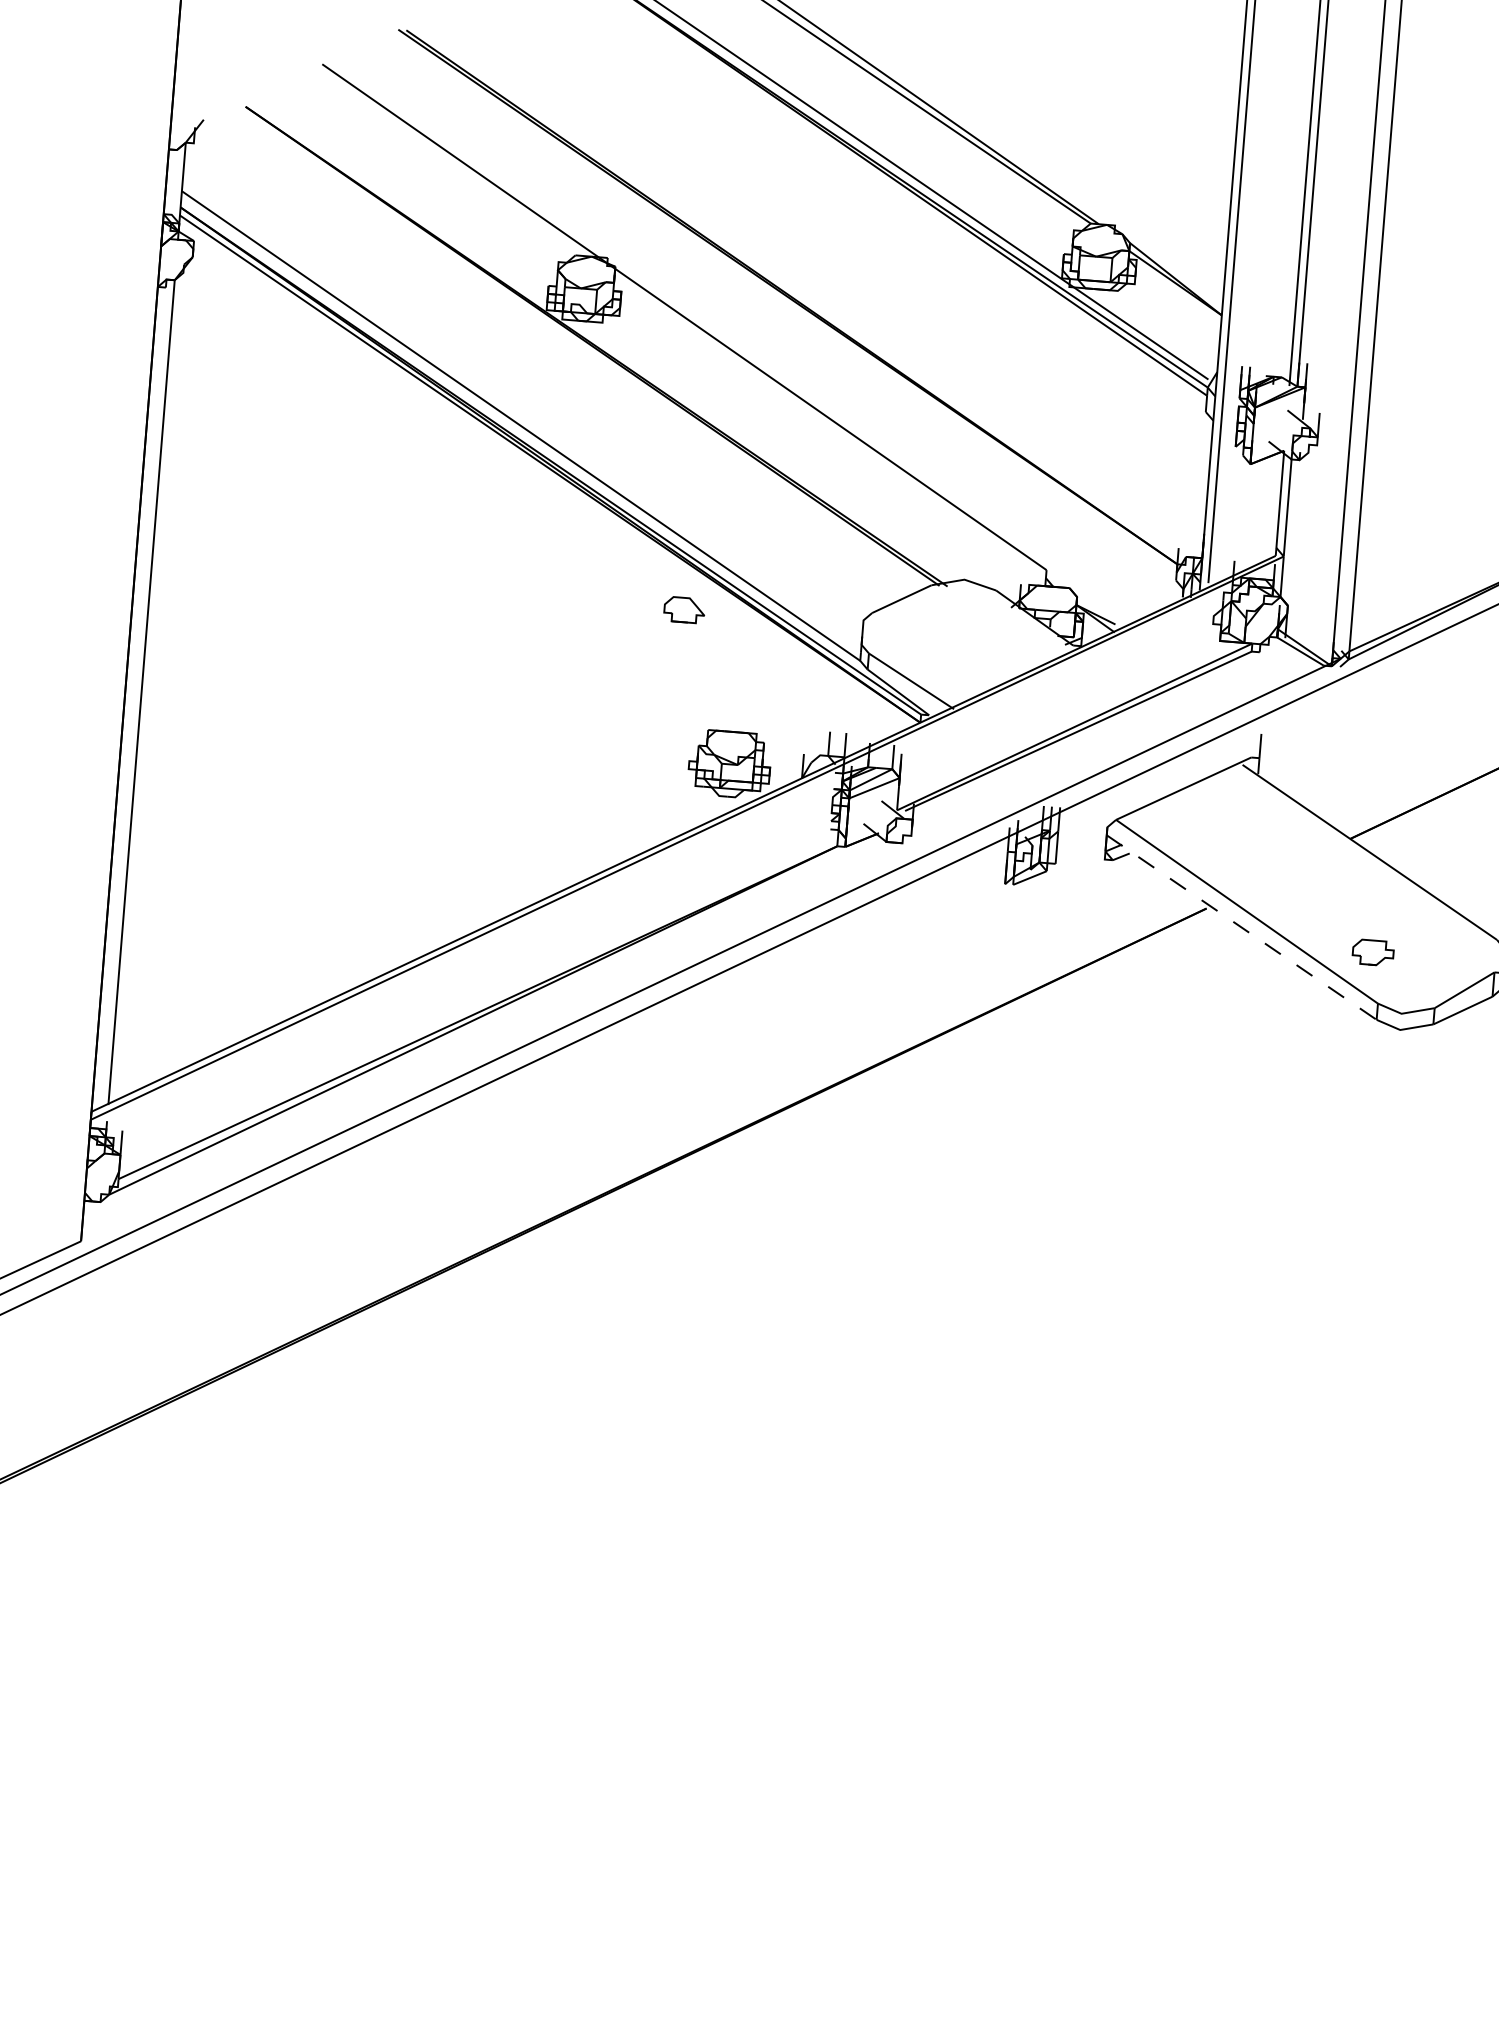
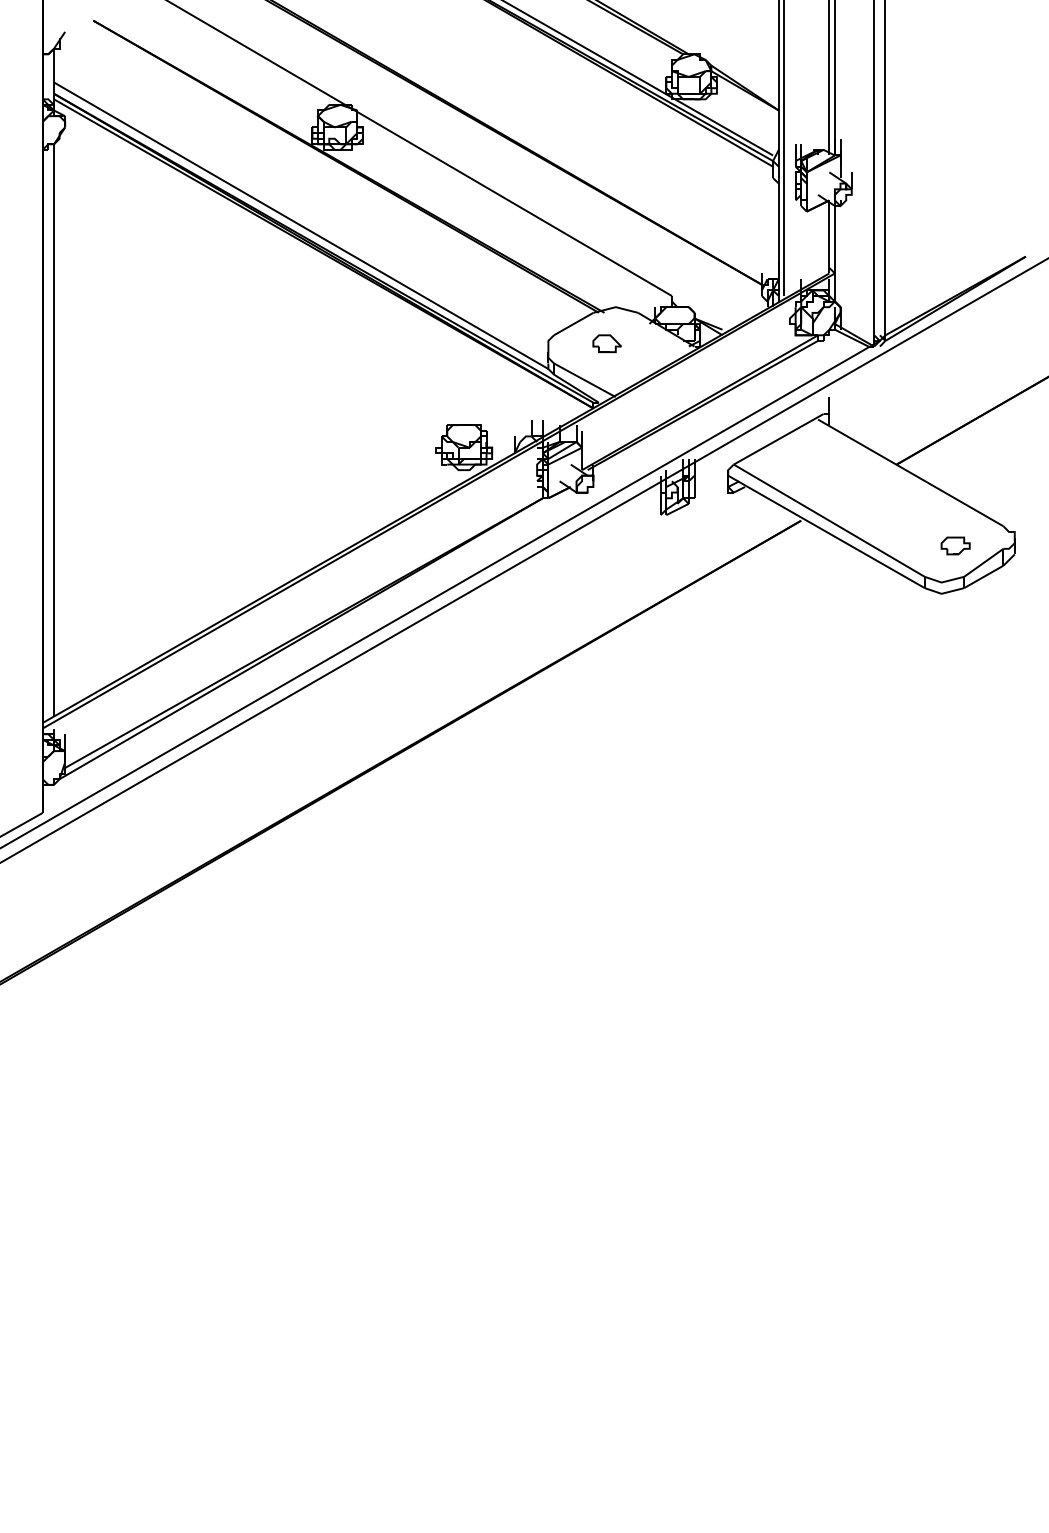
part: (683, 609) -> (606, 343), moved
line: (1241, 928) -> (826, 532), dashed -> solid
part: (1373, 952) -> (955, 545), moved

